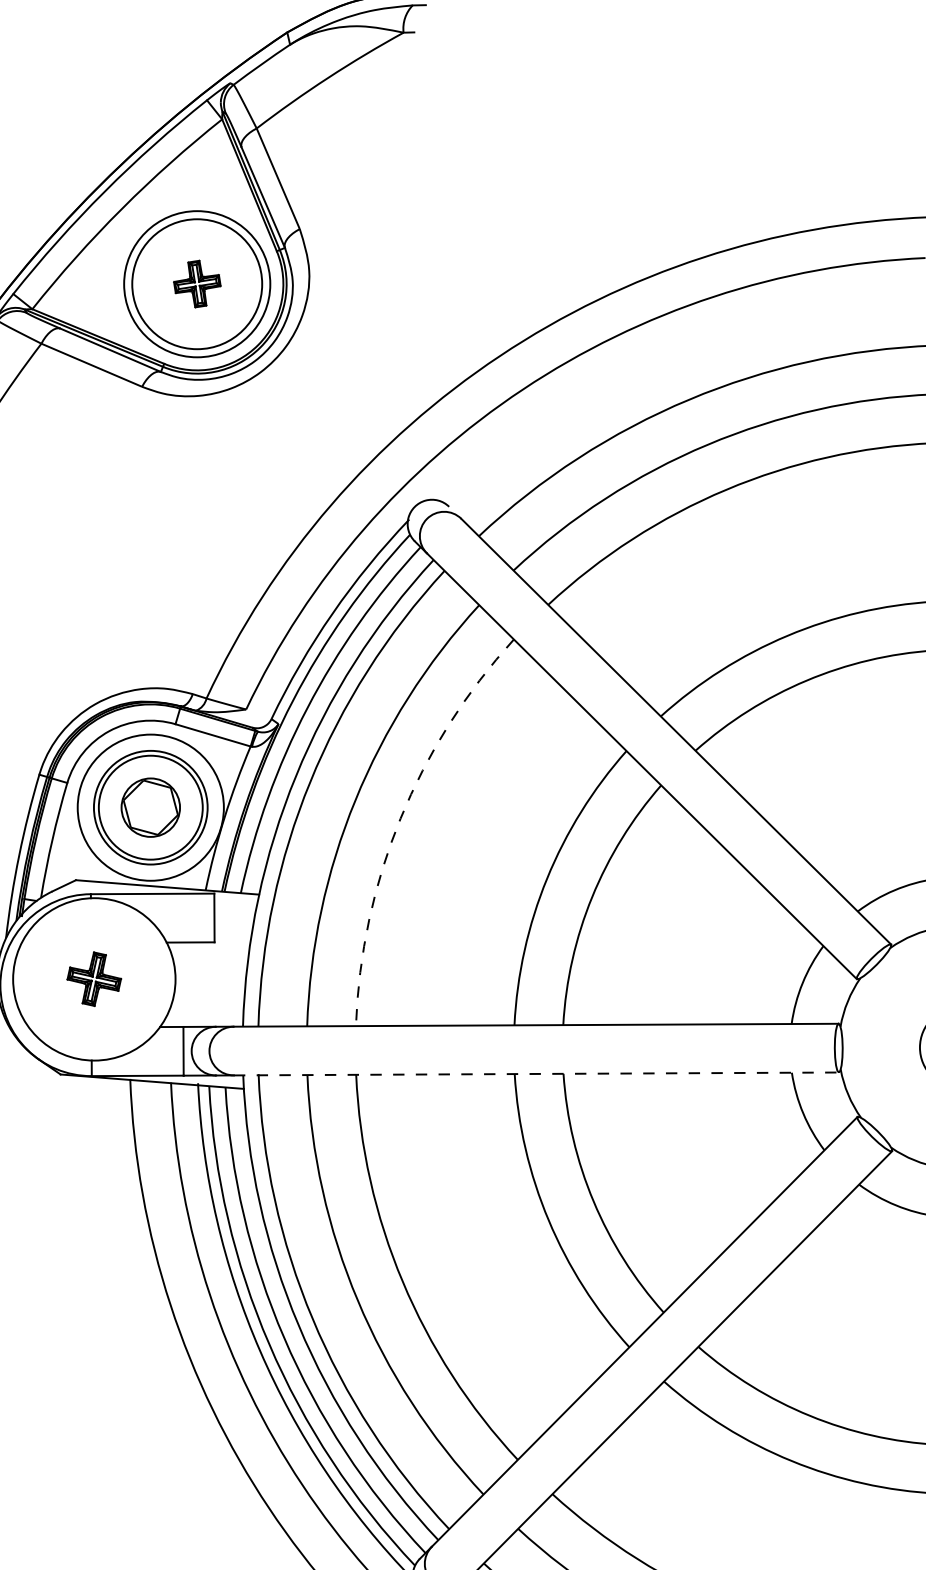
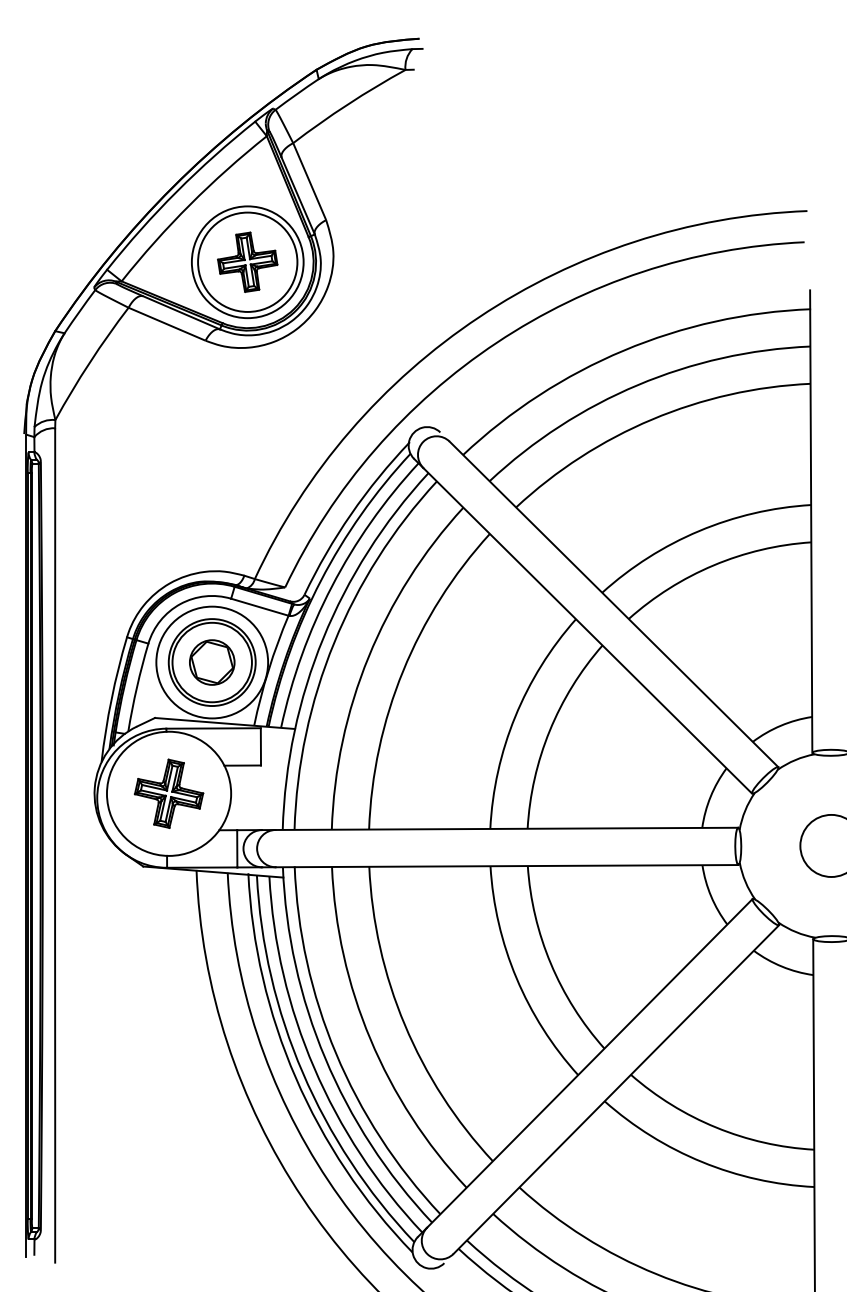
part: (196, 283) -> (247, 261), size x1.67
arc: (400, 818) -> (403, 670), dashed -> solid
part: (93, 978) -> (168, 793), size x1.67
line: (536, 1074) -> (507, 866), dashed -> solid

